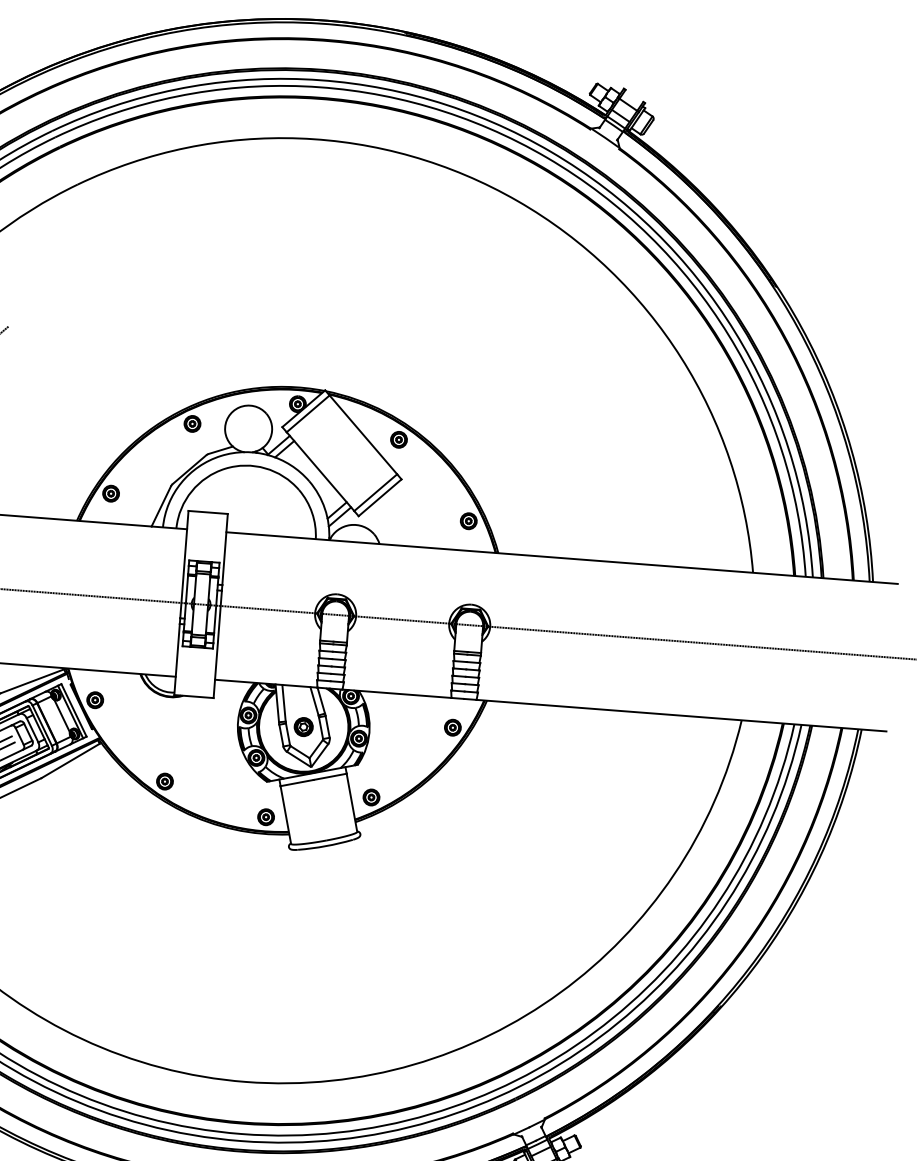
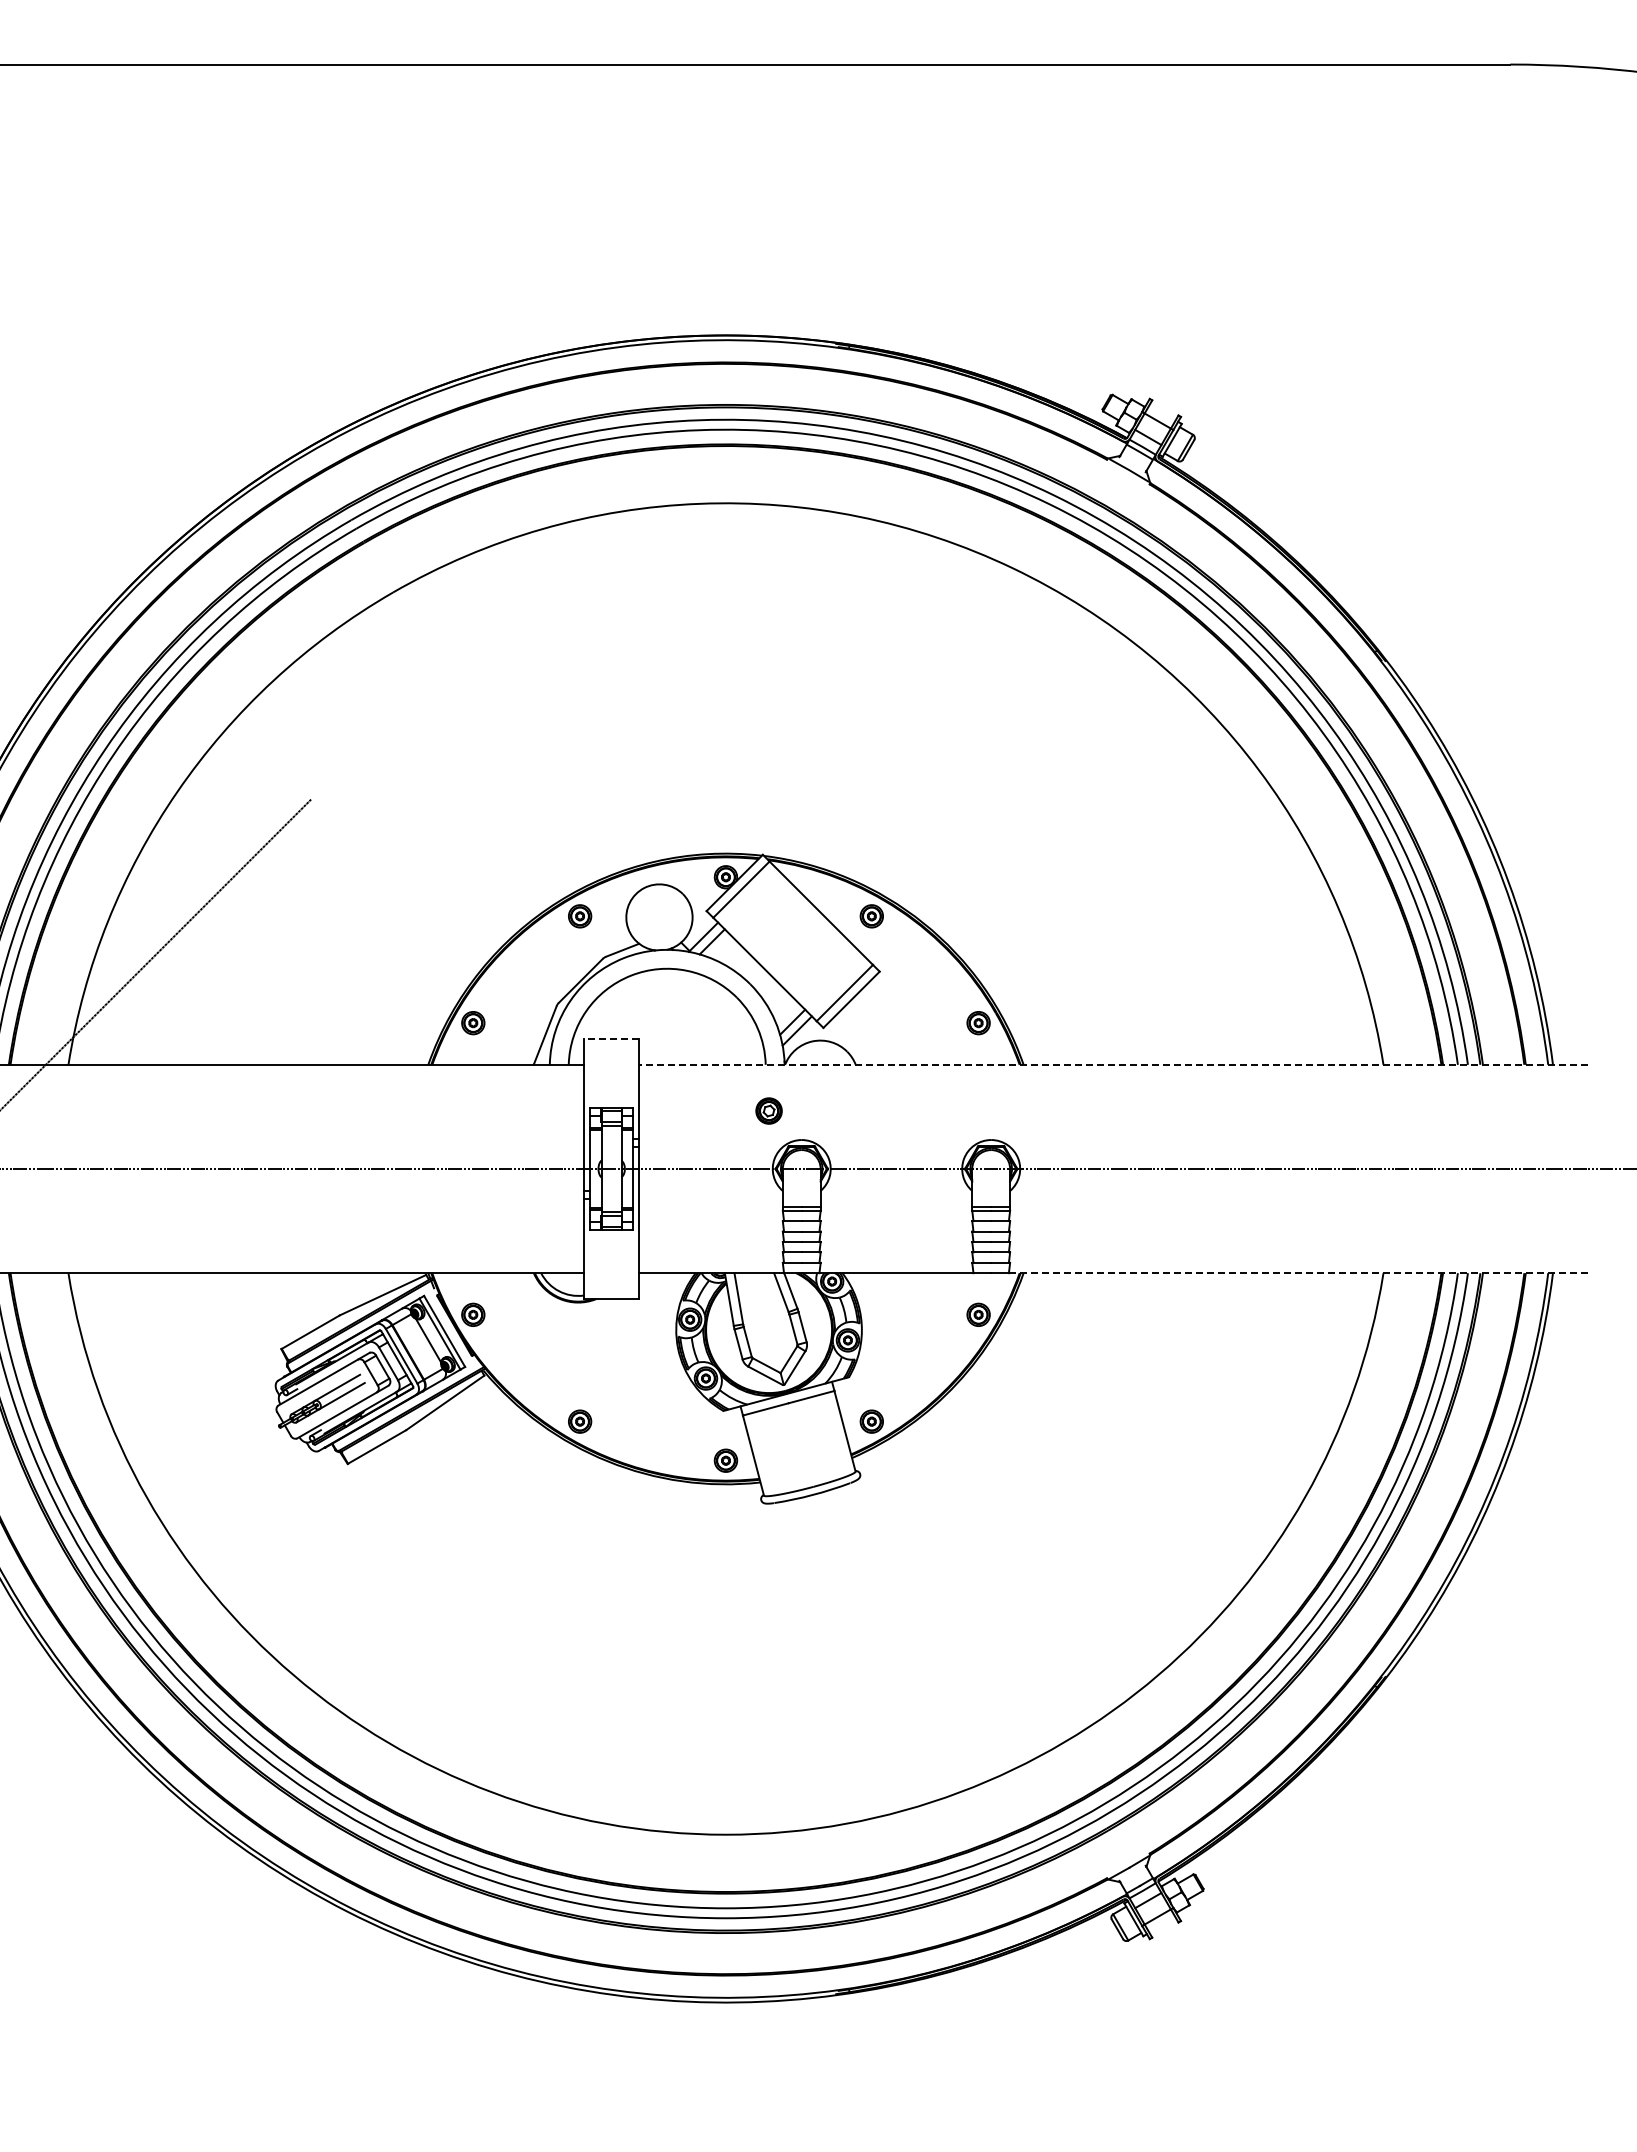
line: (208, 512) -> (611, 1038), solid -> dashed
line: (561, 557) -> (1113, 1064), solid -> dashed
line: (681, 715) -> (1298, 1273), solid -> dashed
part: (303, 726) -> (768, 1110), moved

